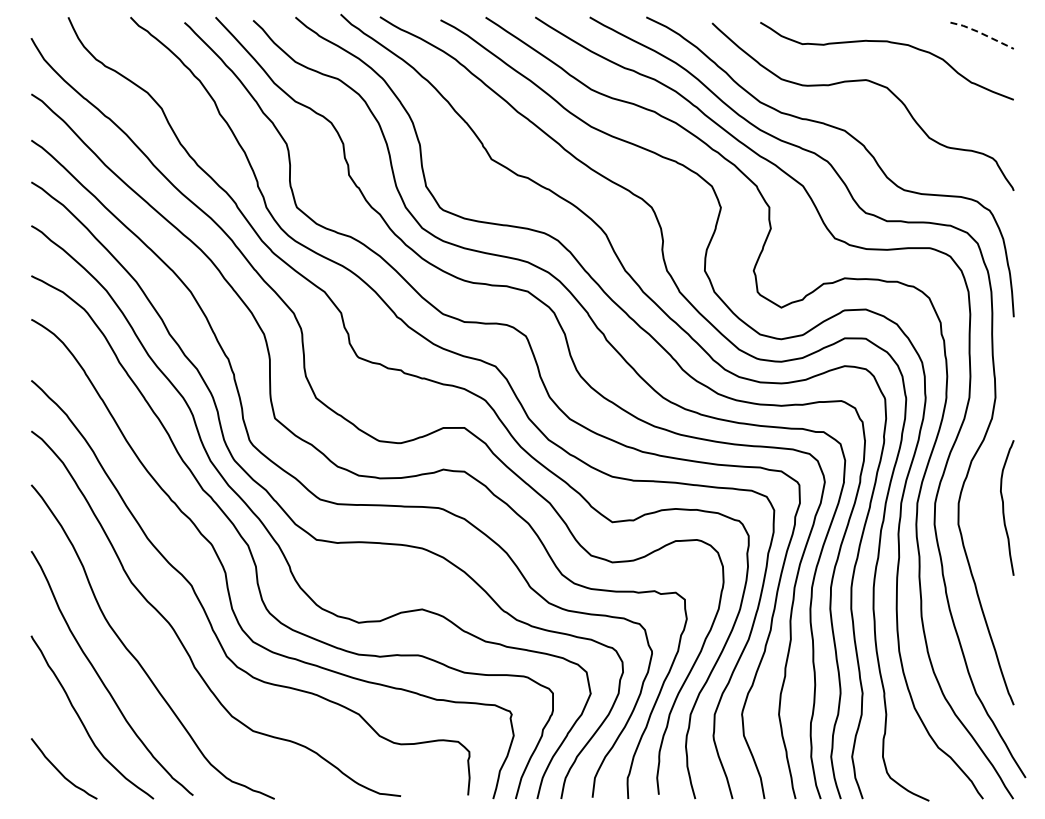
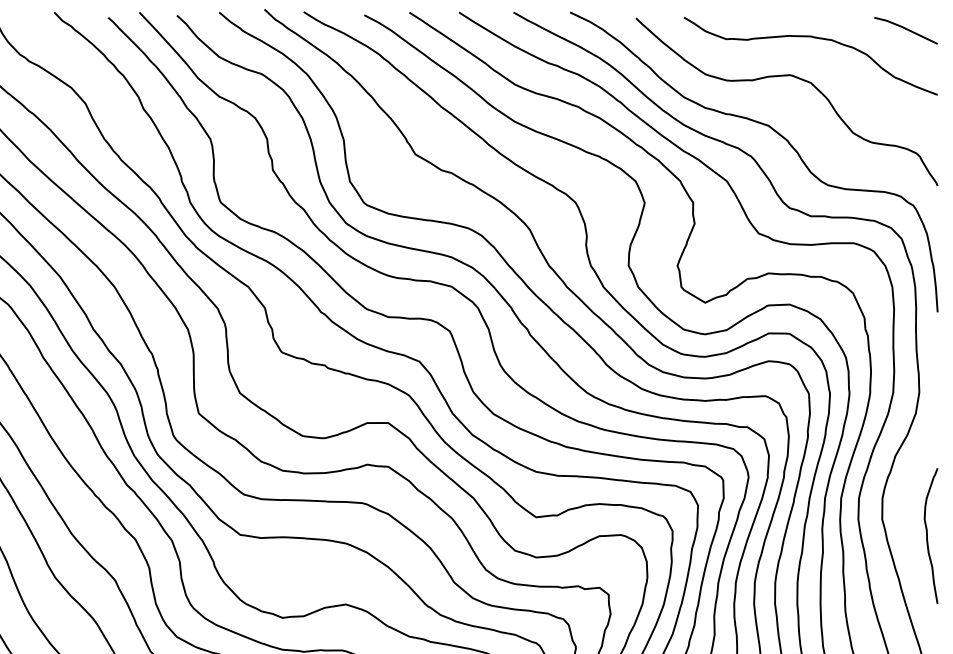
line: (981, 33) -> (905, 28), dashed -> solid
curve: (1004, 507) -> (928, 535), moved

